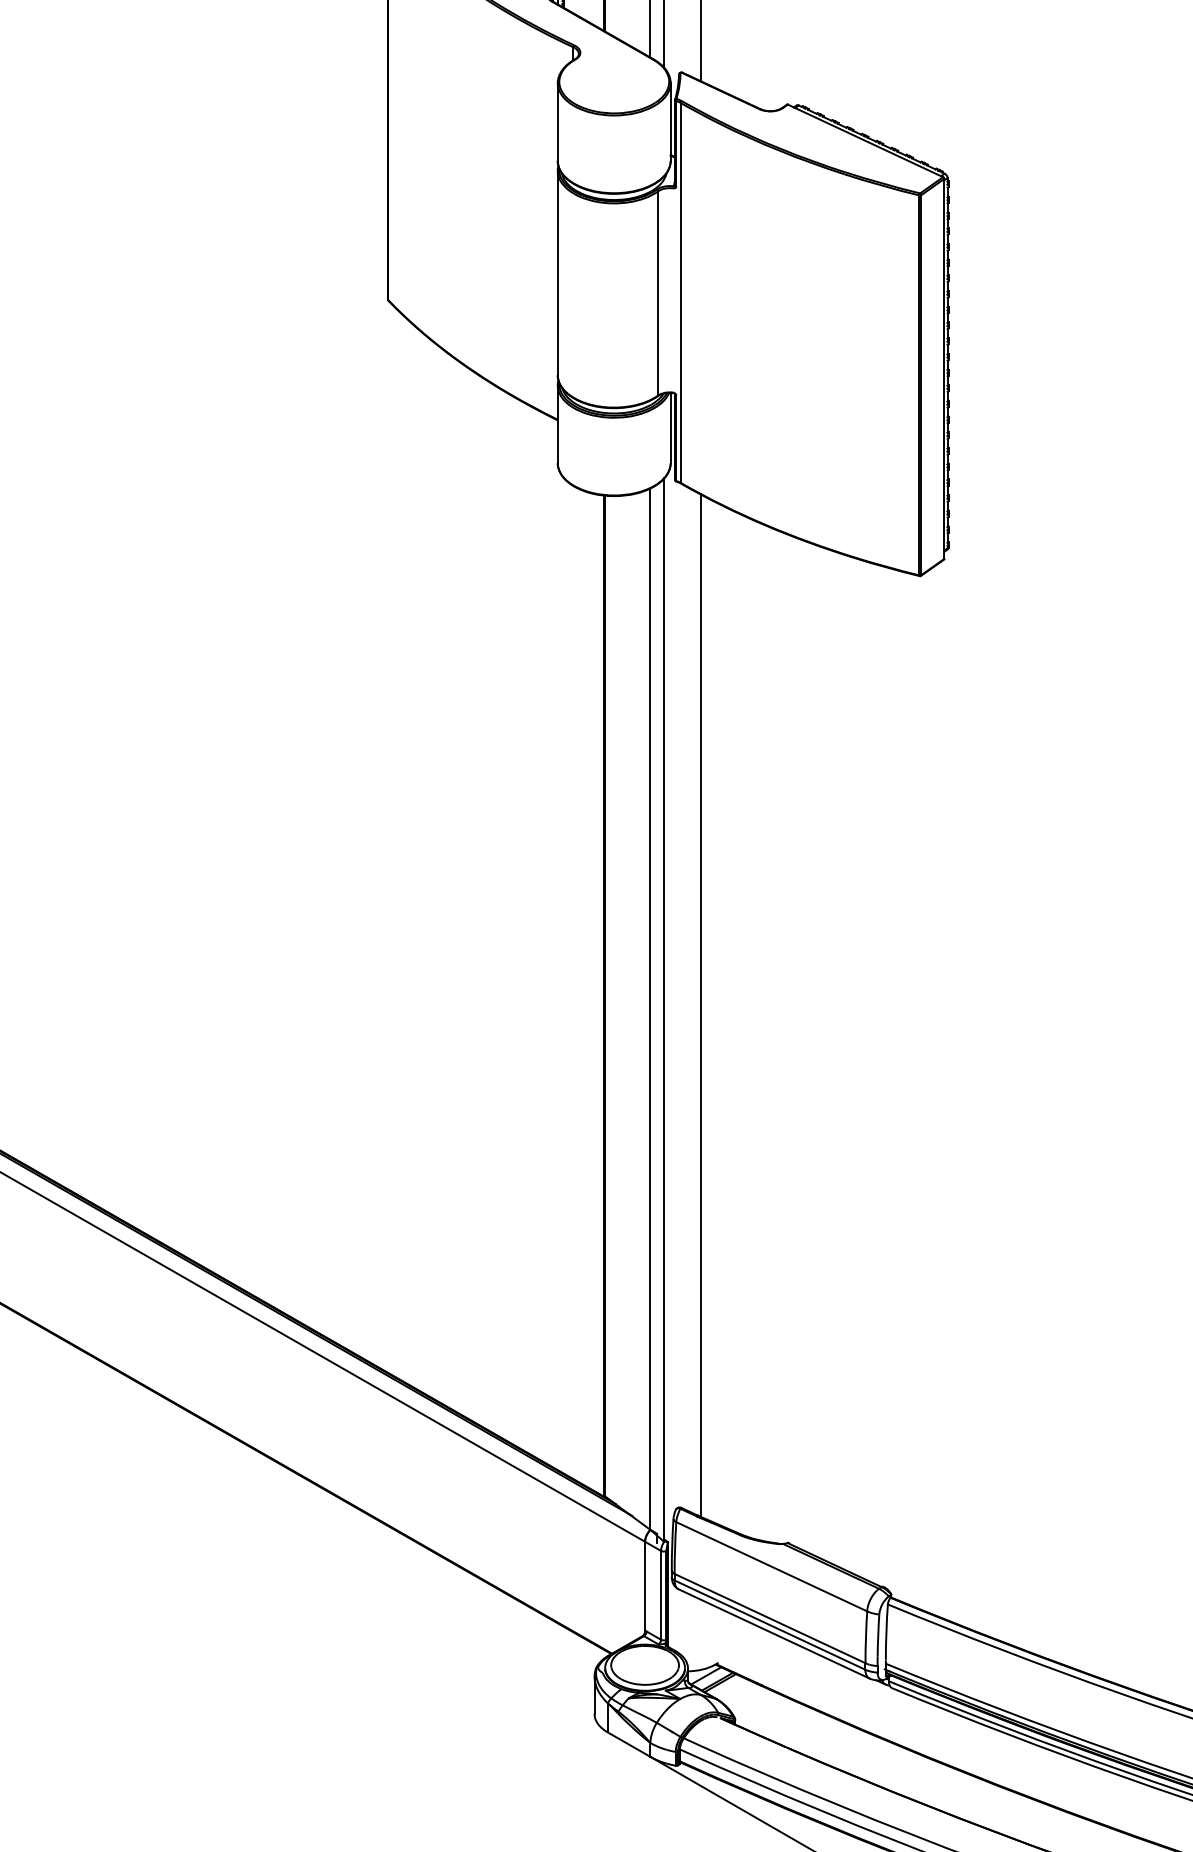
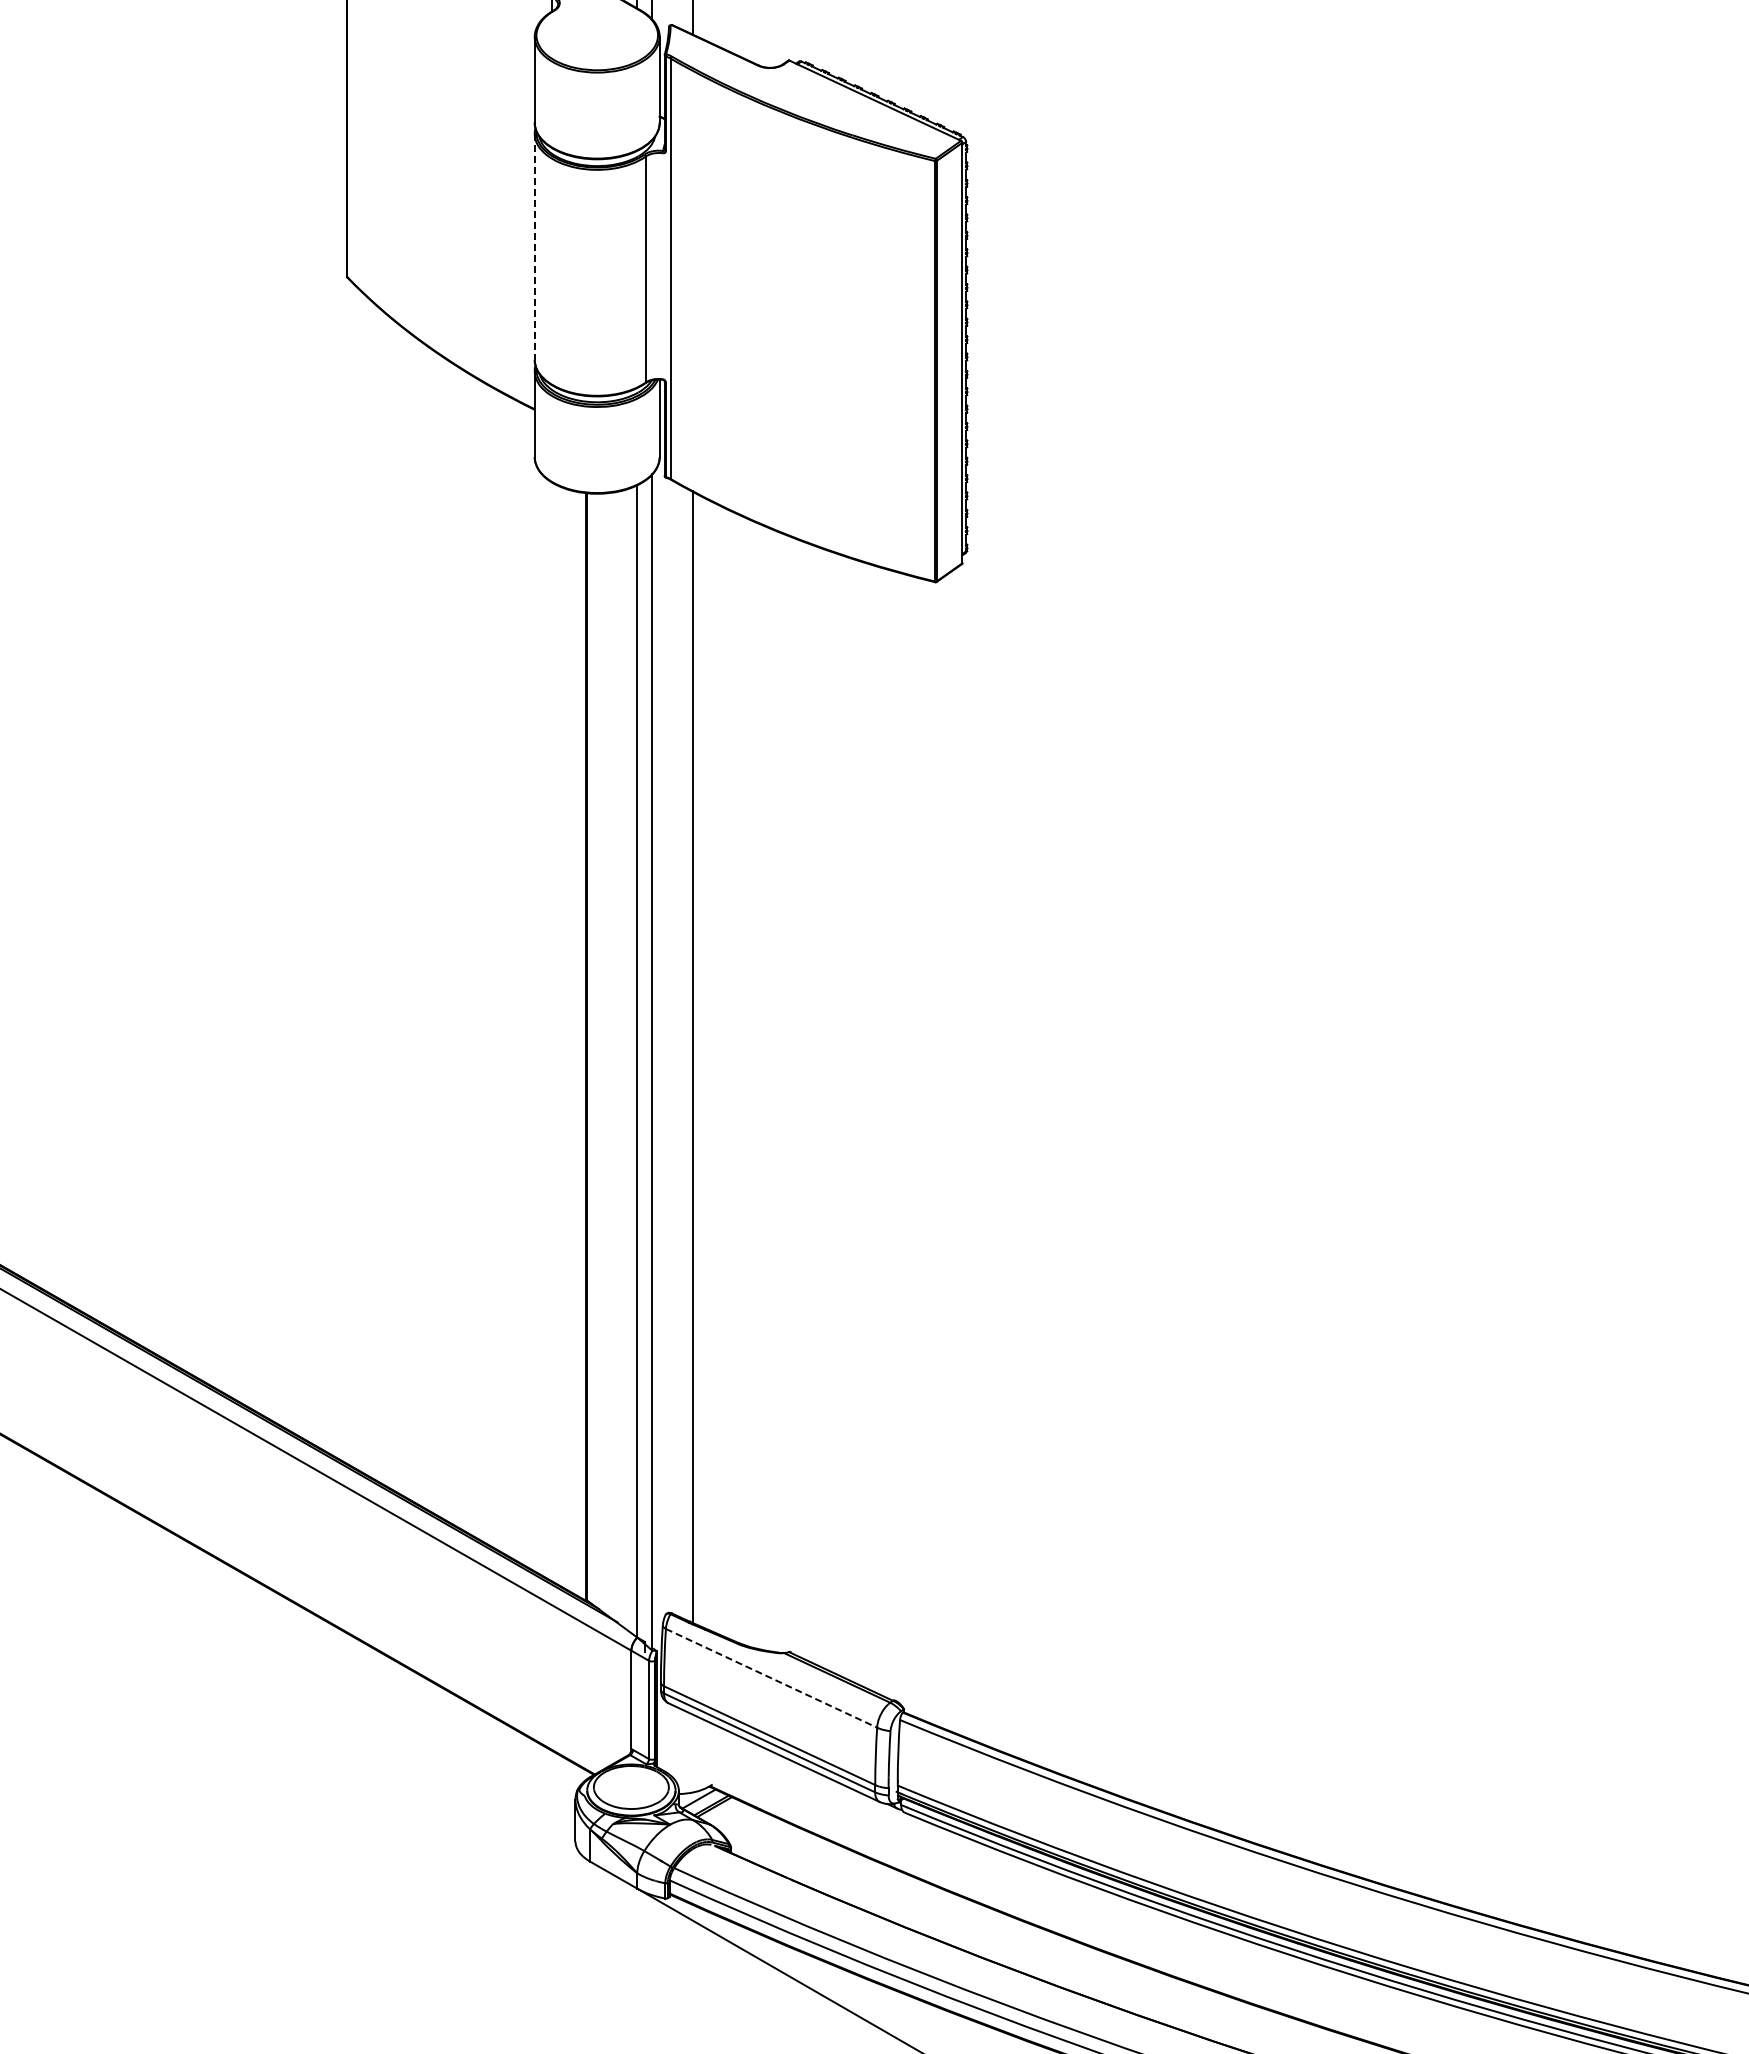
line: (557, 272) -> (534, 246), solid -> dashed
line: (771, 1566) -> (771, 1678), solid -> dashed

